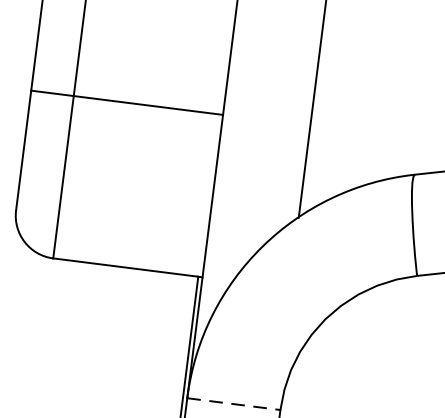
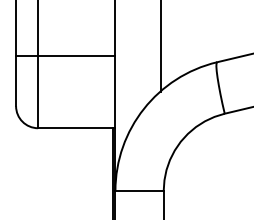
line: (126, 103) -> (65, 56), moved
line: (235, 403) -> (140, 190), dashed -> solid

